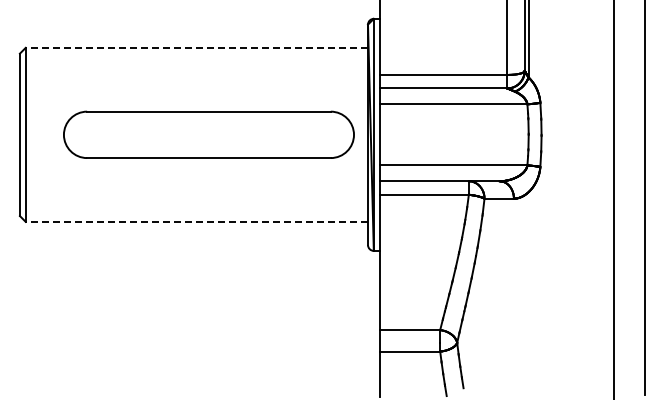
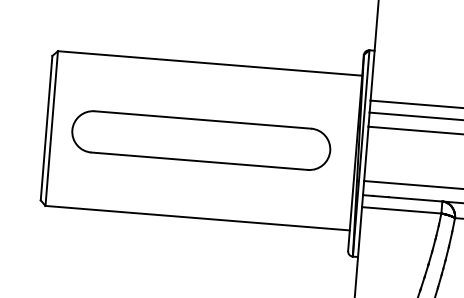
line: (196, 47) -> (209, 63), dashed -> solid
part: (208, 134) -> (200, 140), moved
line: (196, 221) -> (197, 217), dashed -> solid

